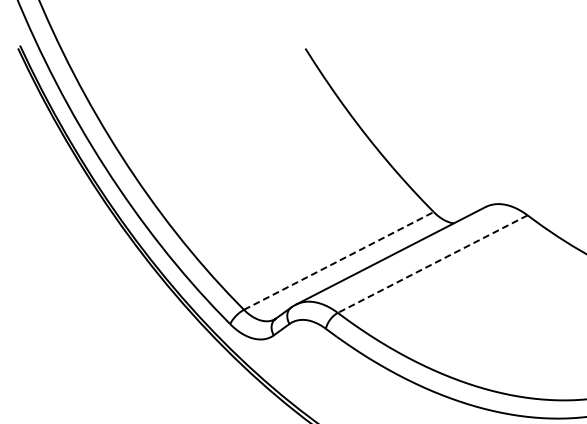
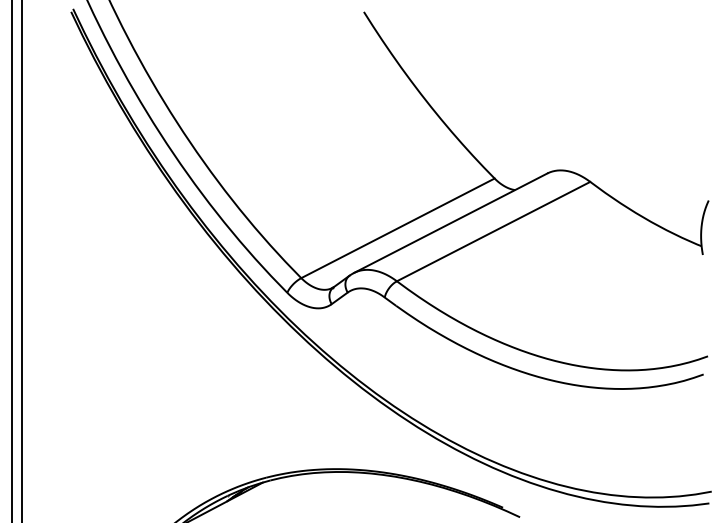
line: (338, 261) -> (397, 228), dashed -> solid
line: (432, 264) -> (493, 231), dashed -> solid

